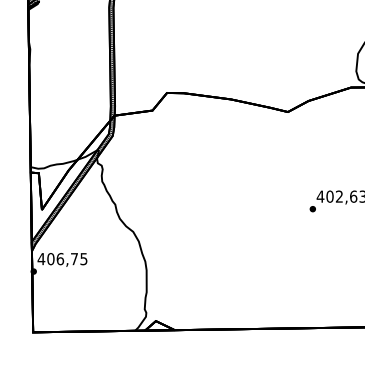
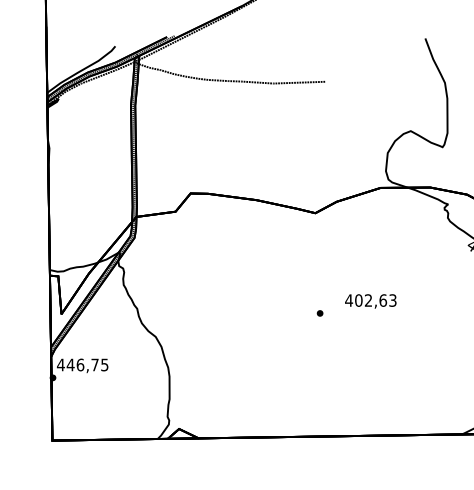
part: (312, 209) -> (319, 313), moved
text: (50, 258) -> (70, 364), 406,75 -> 446,75

